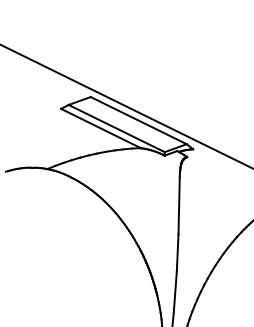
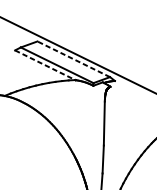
line: (138, 120) -> (73, 59), solid -> dashed
line: (101, 128) -> (45, 65), solid -> dashed

